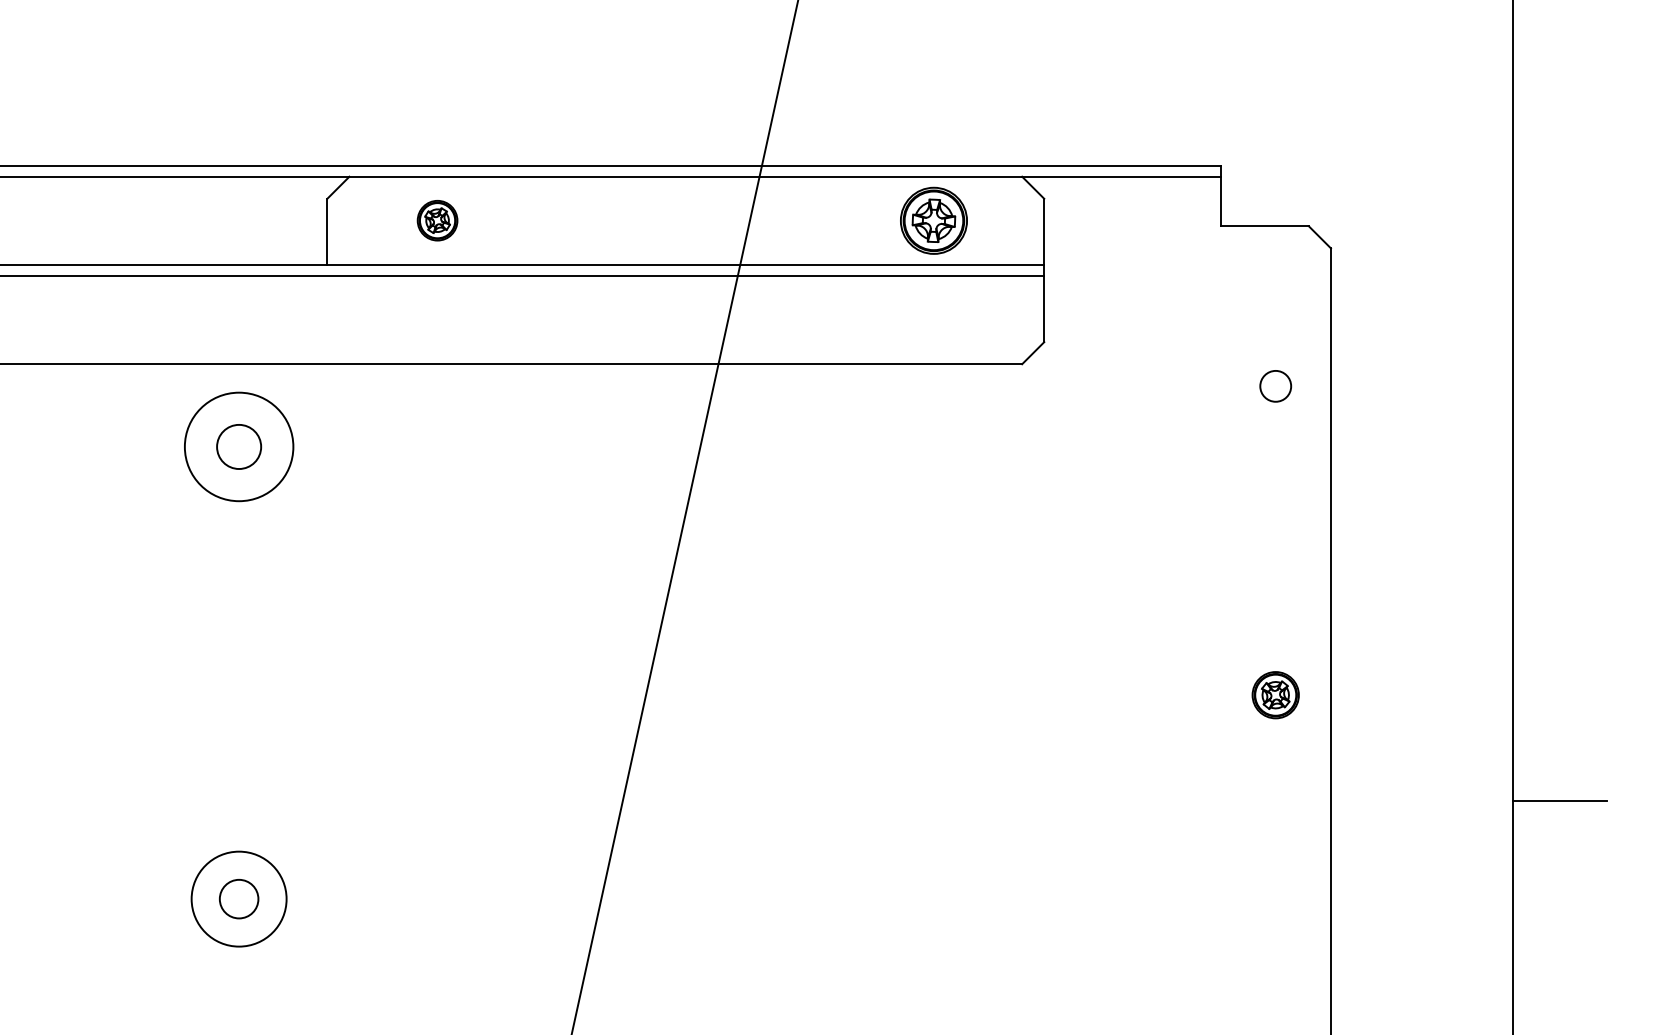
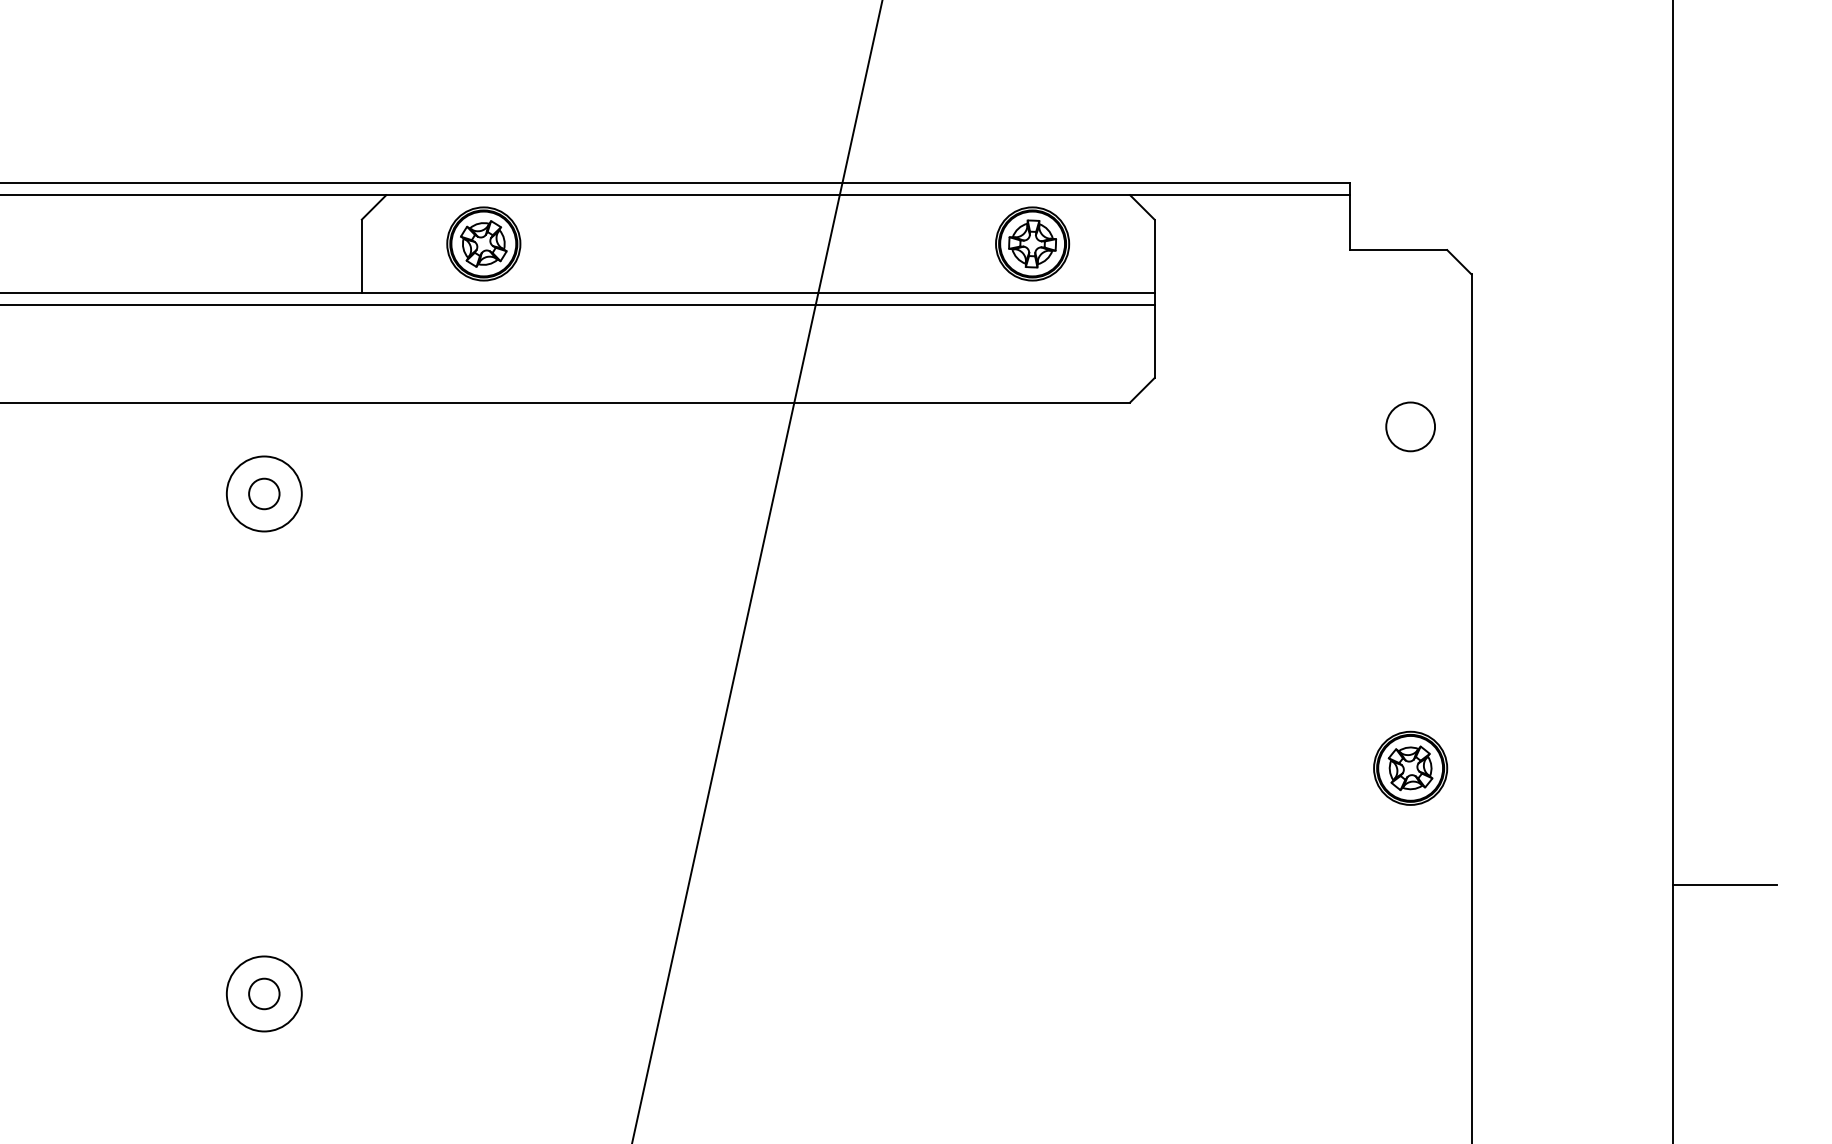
part: (437, 220) -> (483, 243), size x1.67
circle: (1275, 386) -> (1410, 427), size x1.43
circle: (238, 446) -> (263, 493), size x0.62
circle: (239, 446) -> (264, 493), size x0.62
part: (1275, 695) -> (1410, 768), size x1.43
circle: (238, 898) -> (263, 993), size x0.71
circle: (239, 899) -> (264, 994), size x0.71

